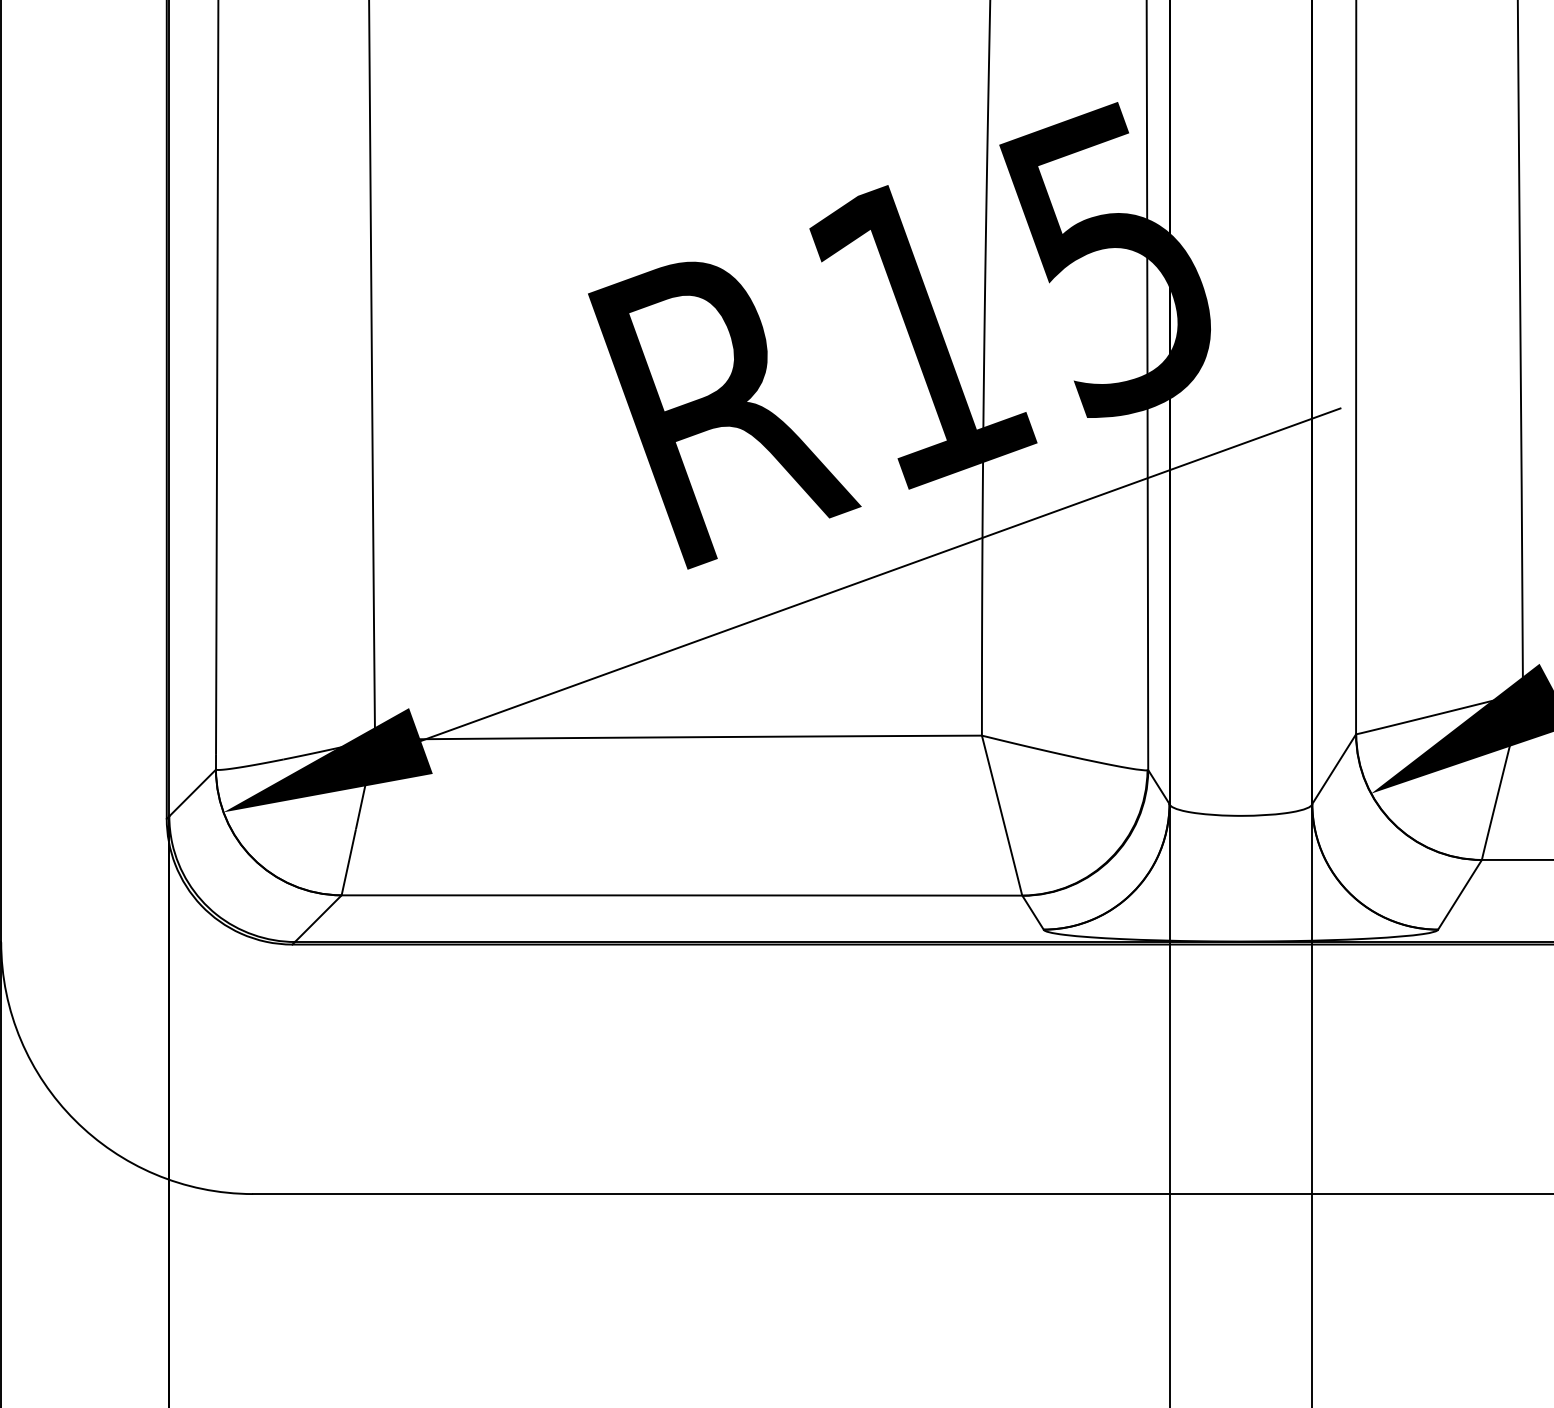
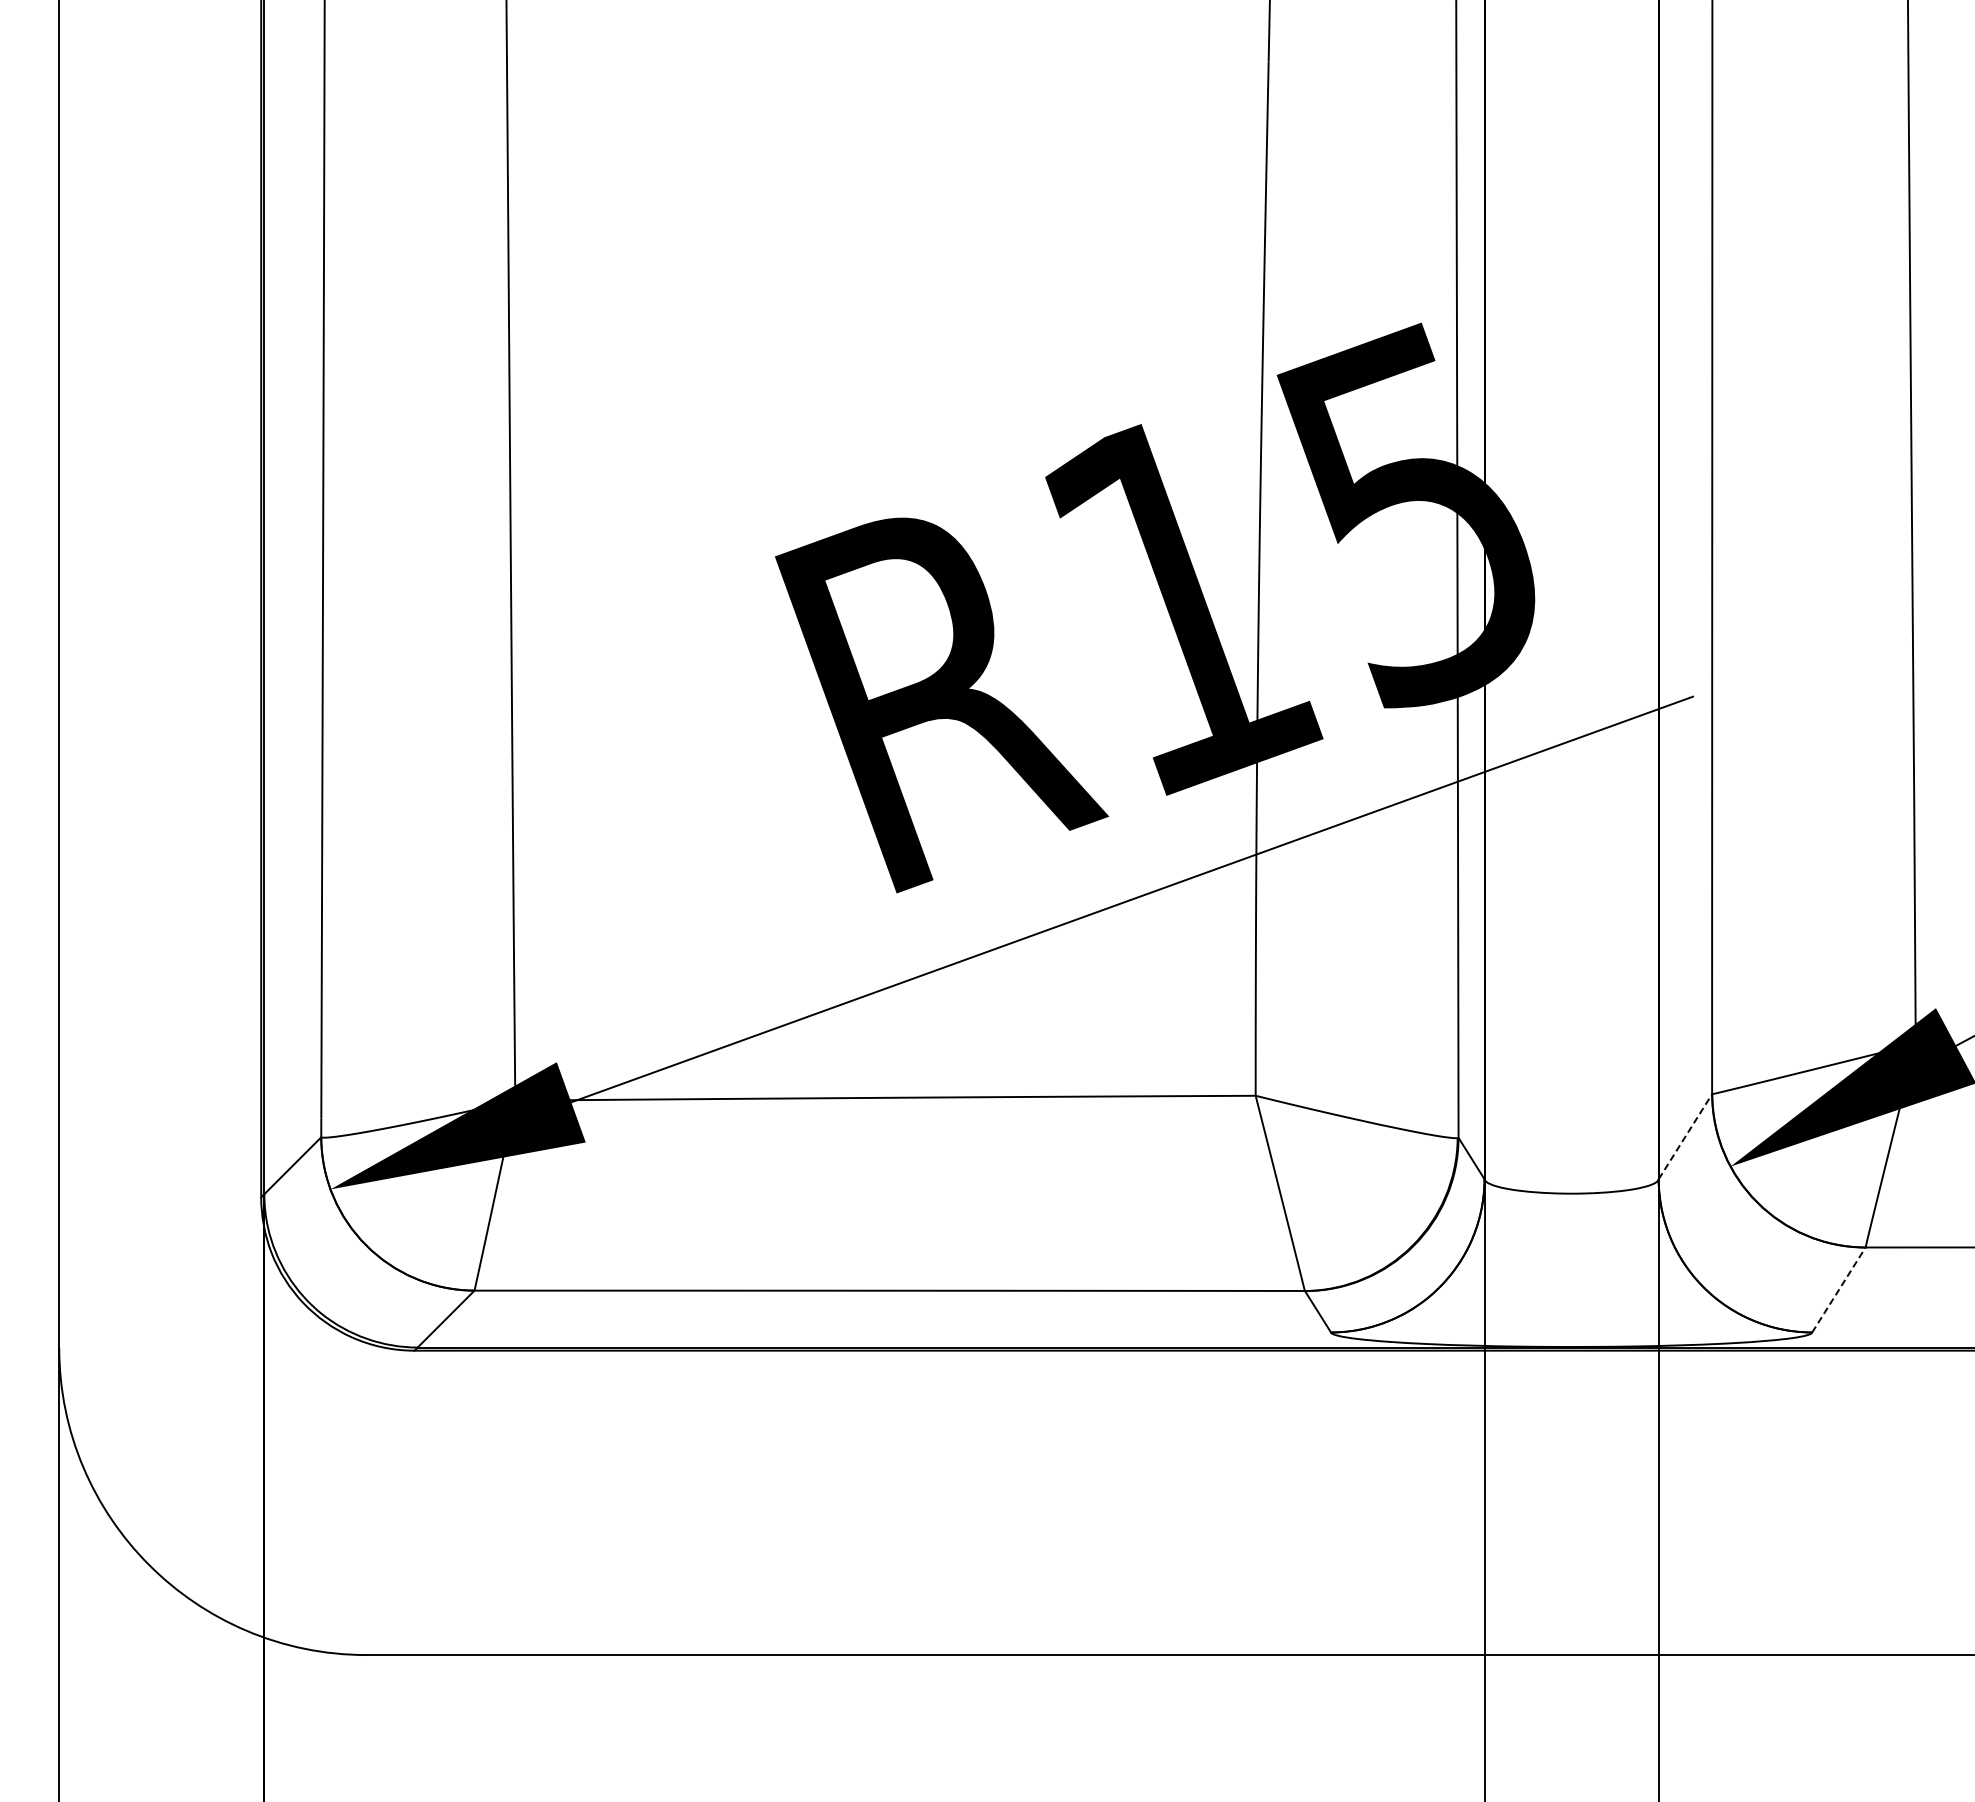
line: (1334, 769) -> (1685, 1136), solid -> dashed
line: (1460, 894) -> (1839, 1289), solid -> dashed

